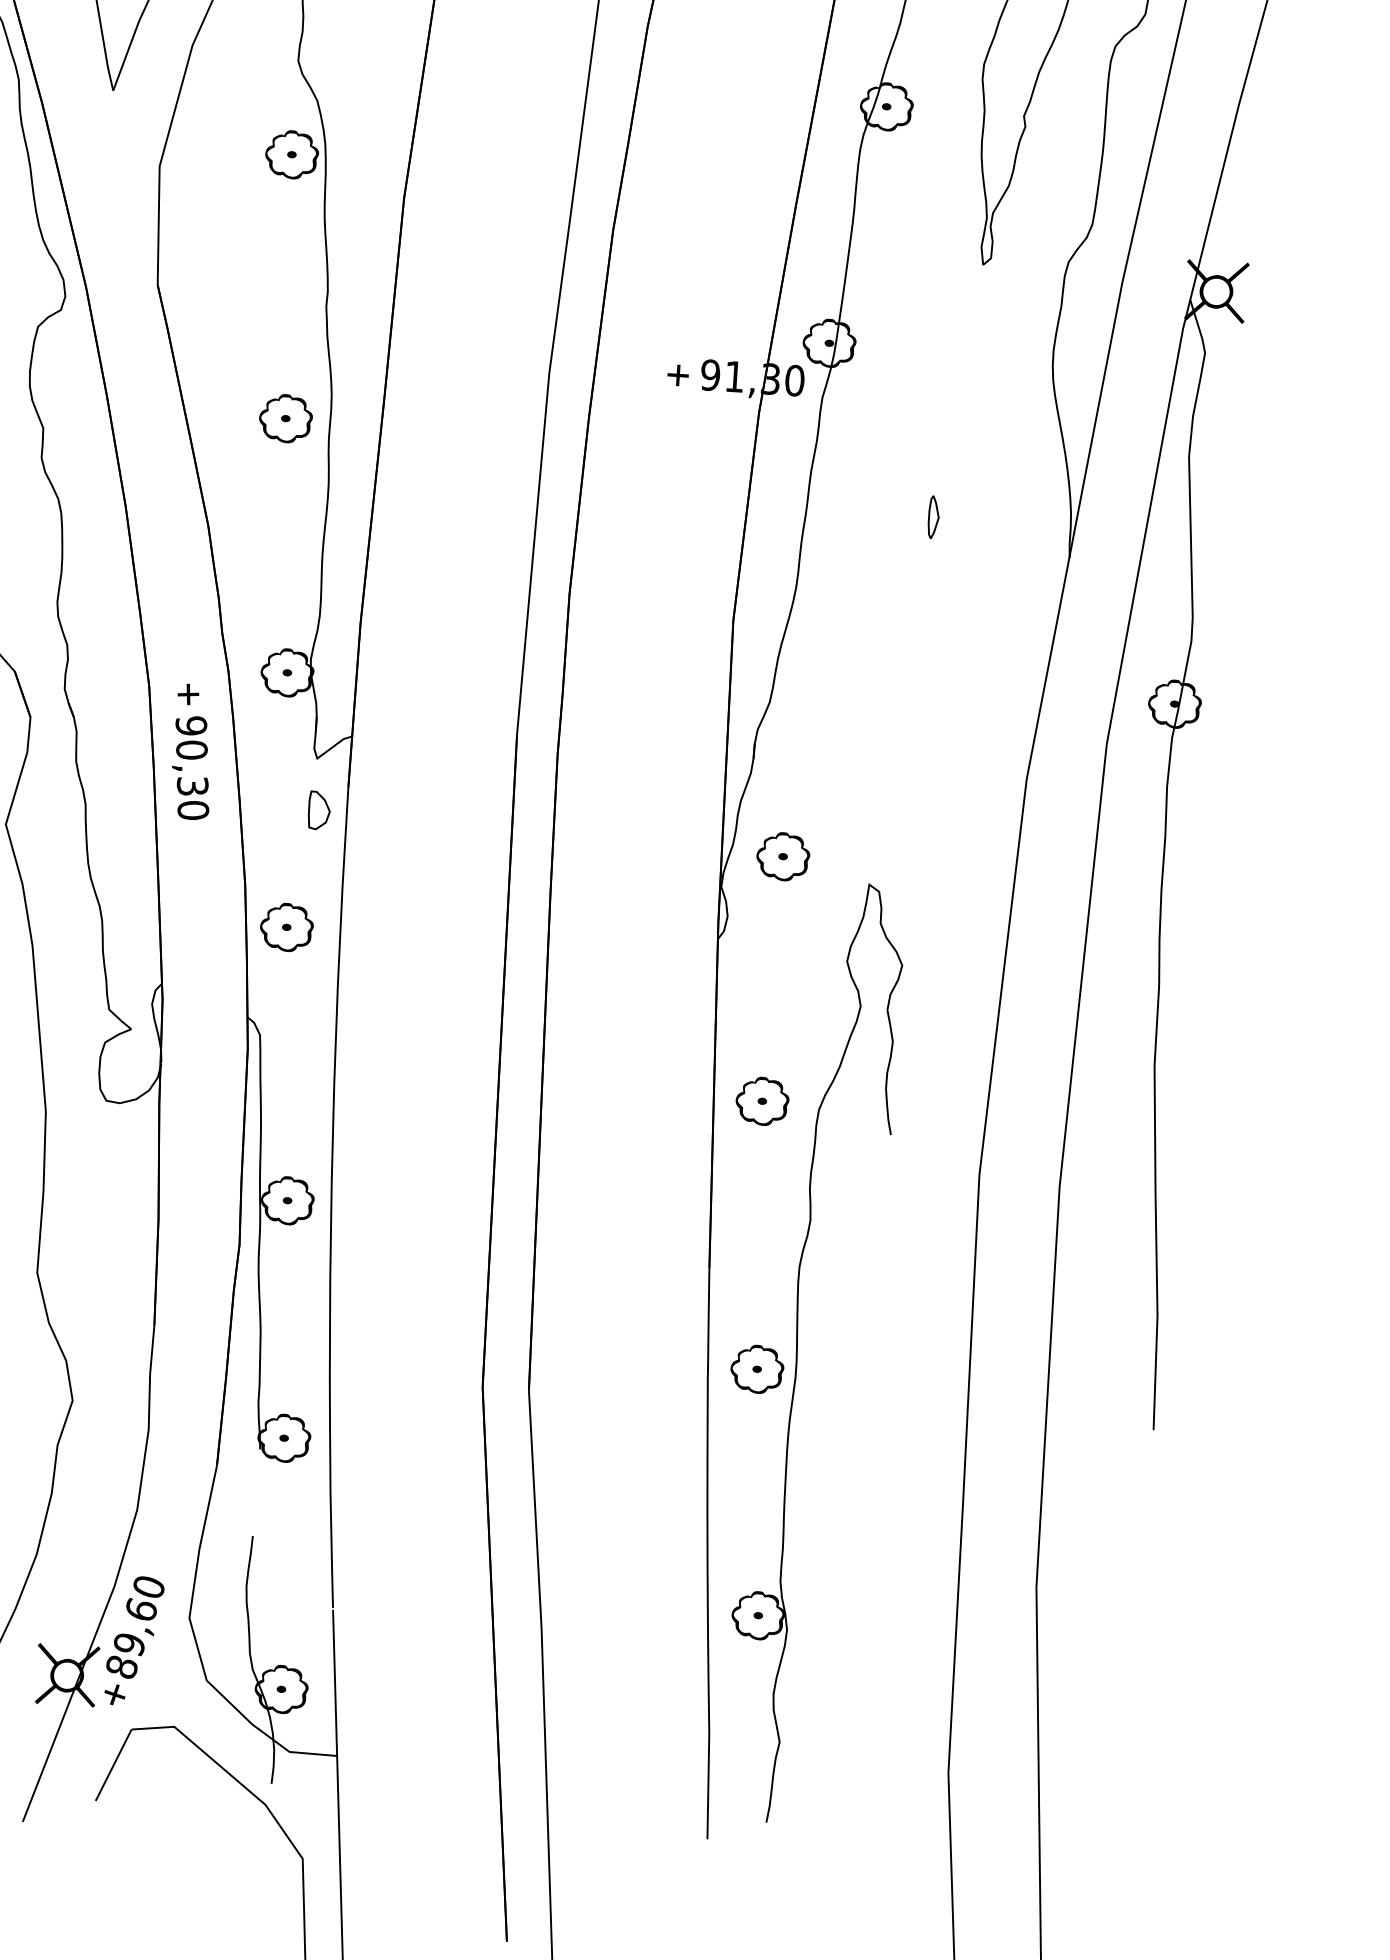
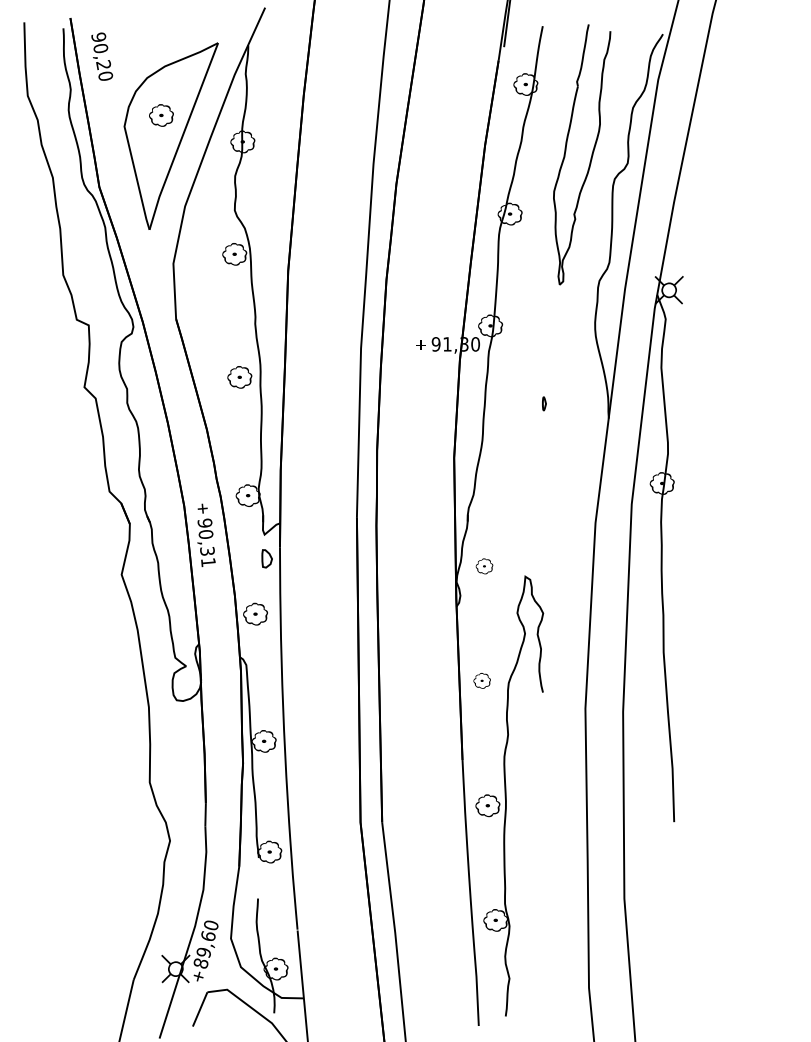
part: (934, 516) -> (544, 403), size x0.7
text: (193, 810) -> (208, 562), 90,30 -> 90,31
part: (783, 857) -> (484, 566), size x0.7
part: (760, 1100) -> (481, 680), size x0.7

